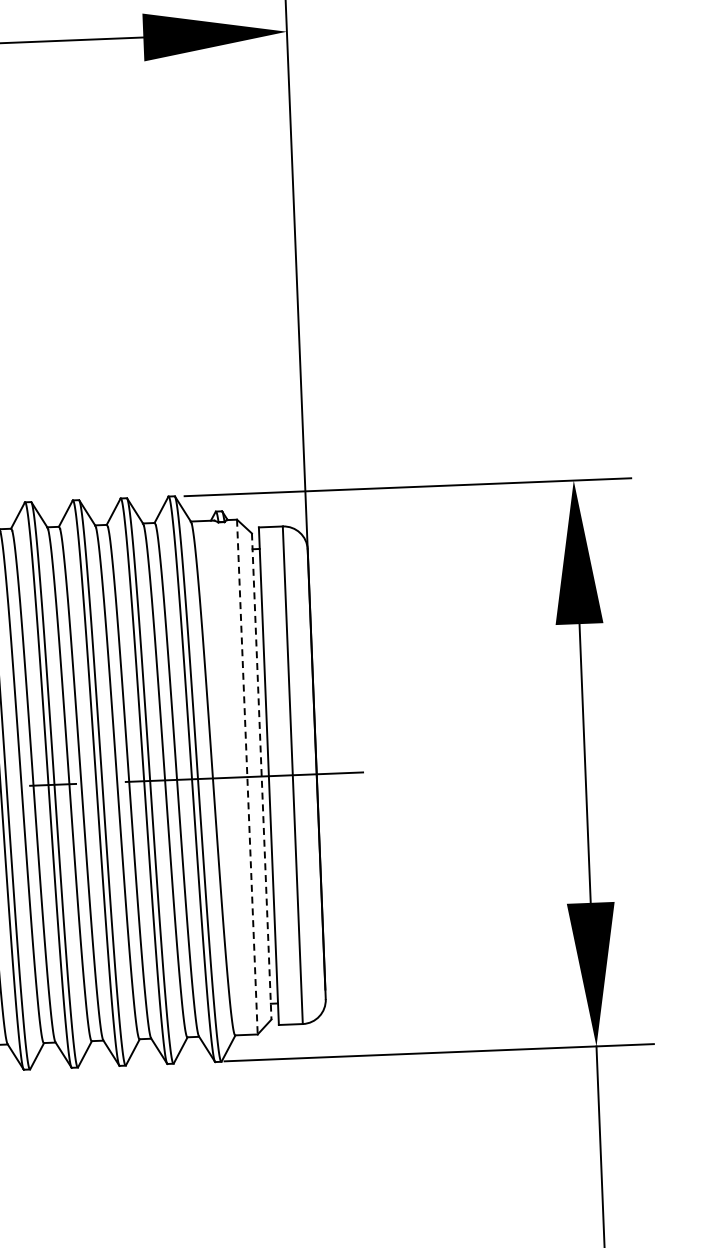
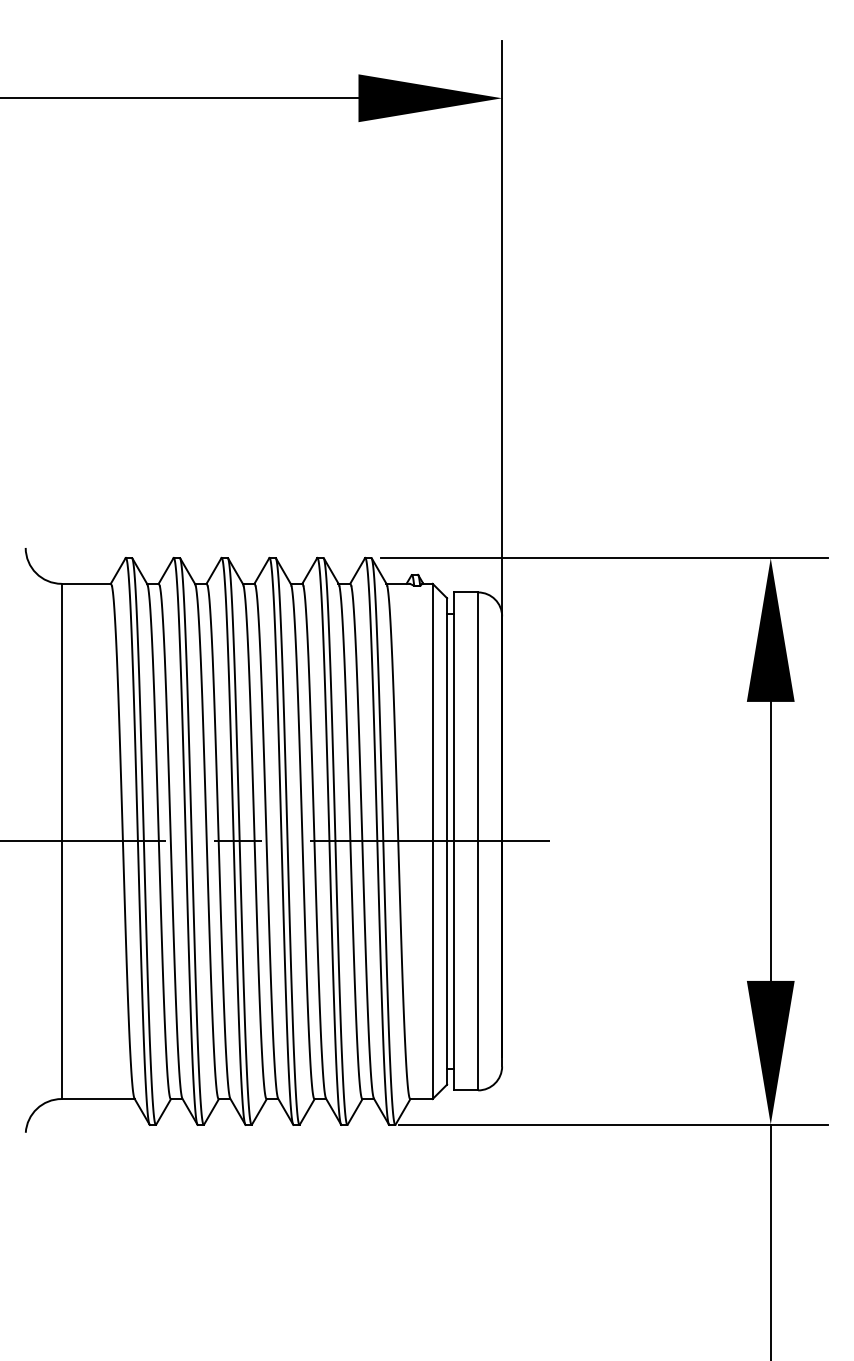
line: (262, 776) -> (447, 841), dashed -> solid
line: (247, 777) -> (432, 841), dashed -> solid

